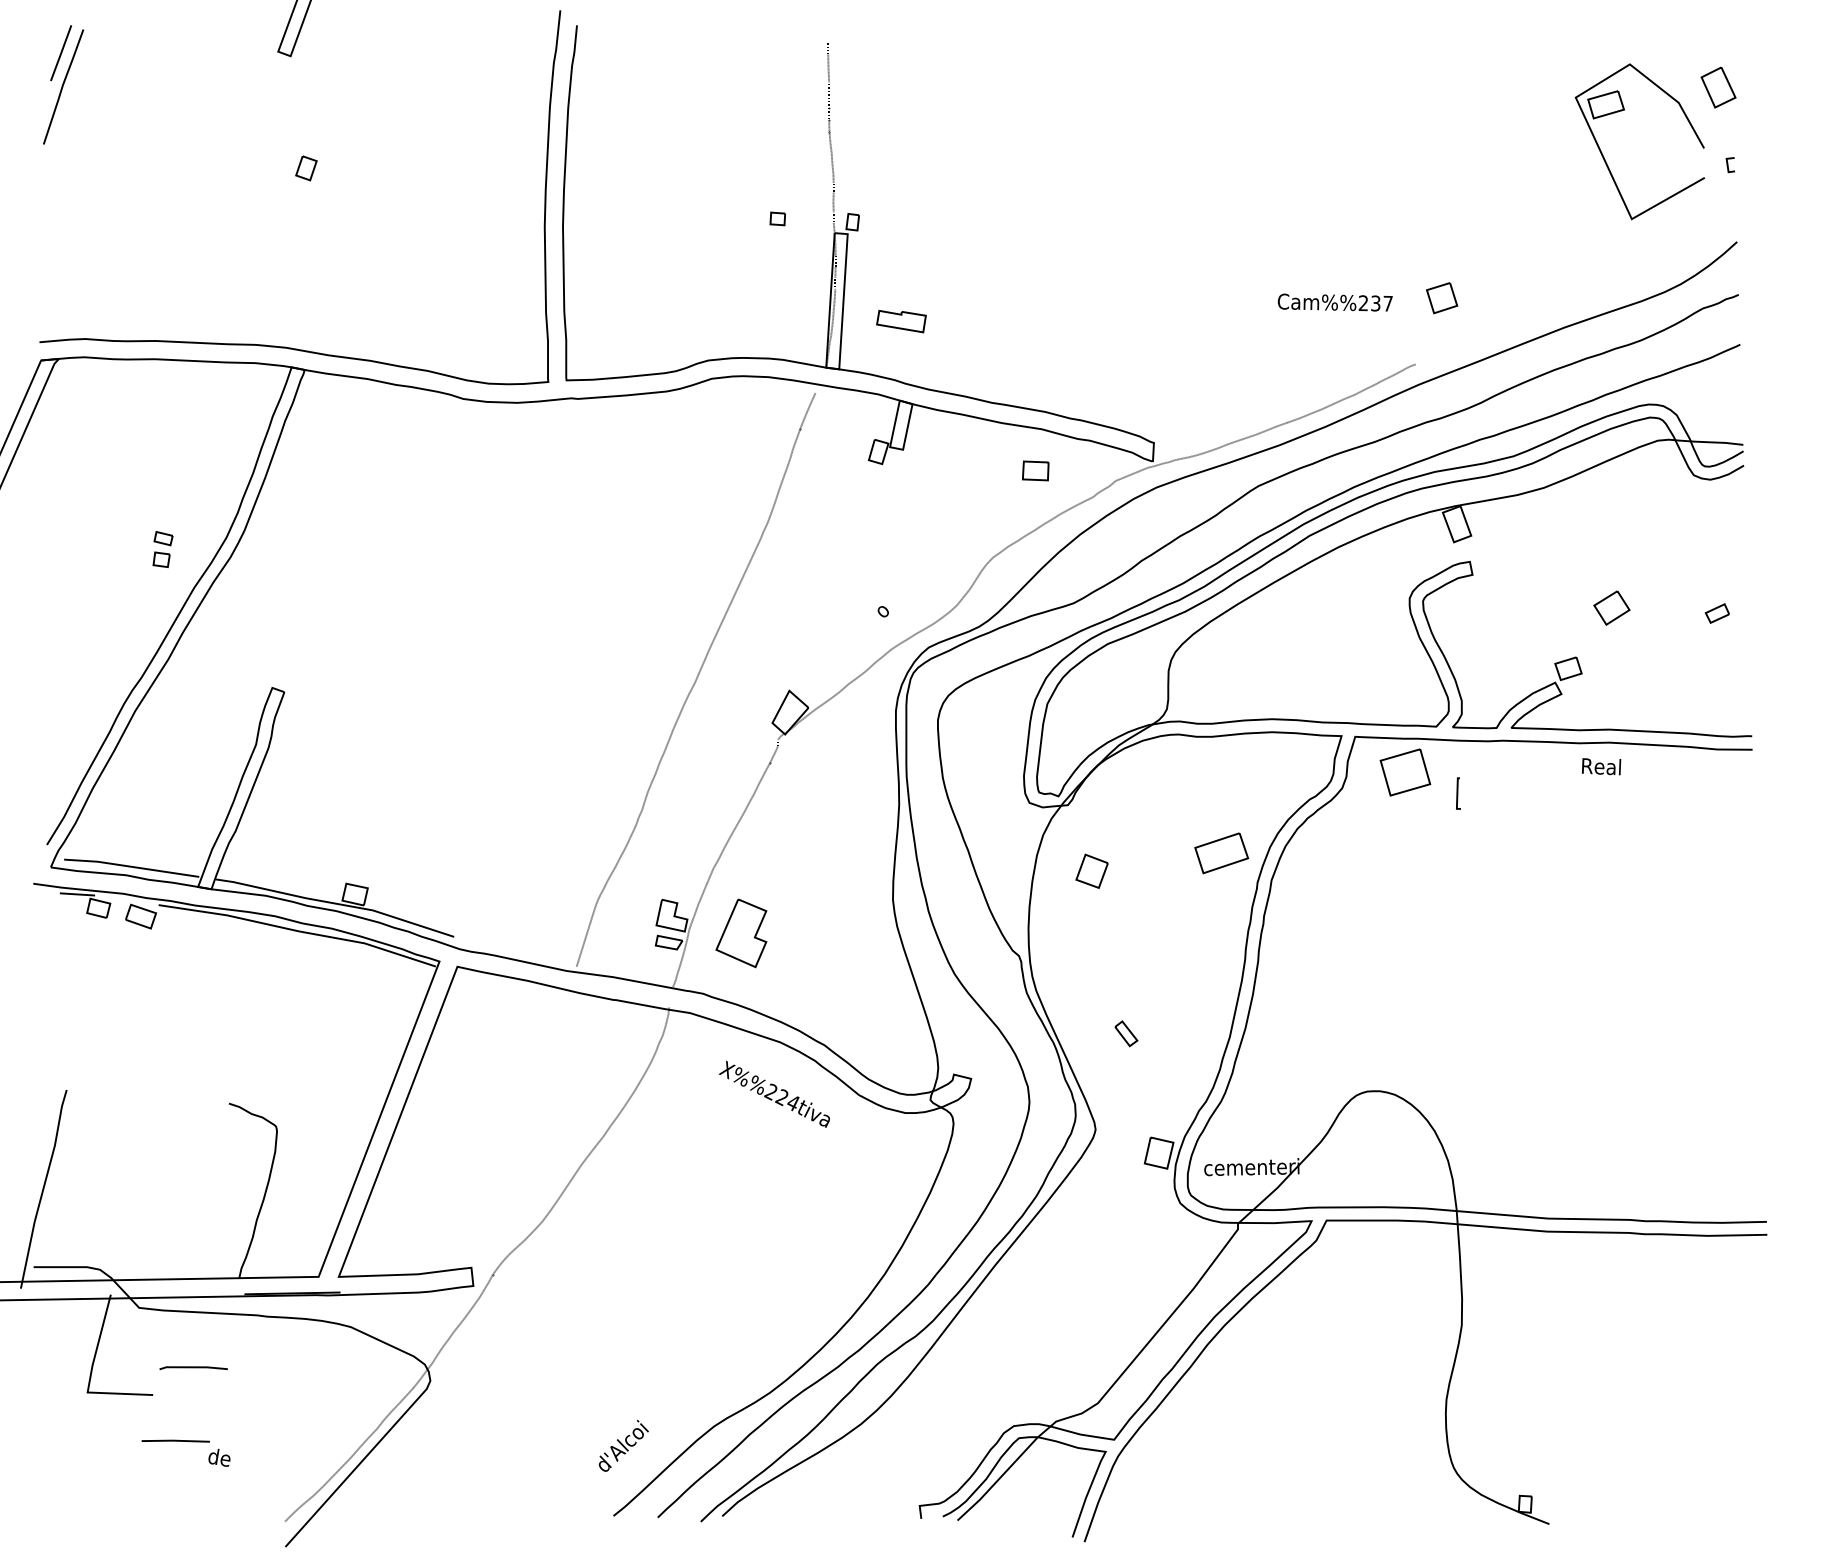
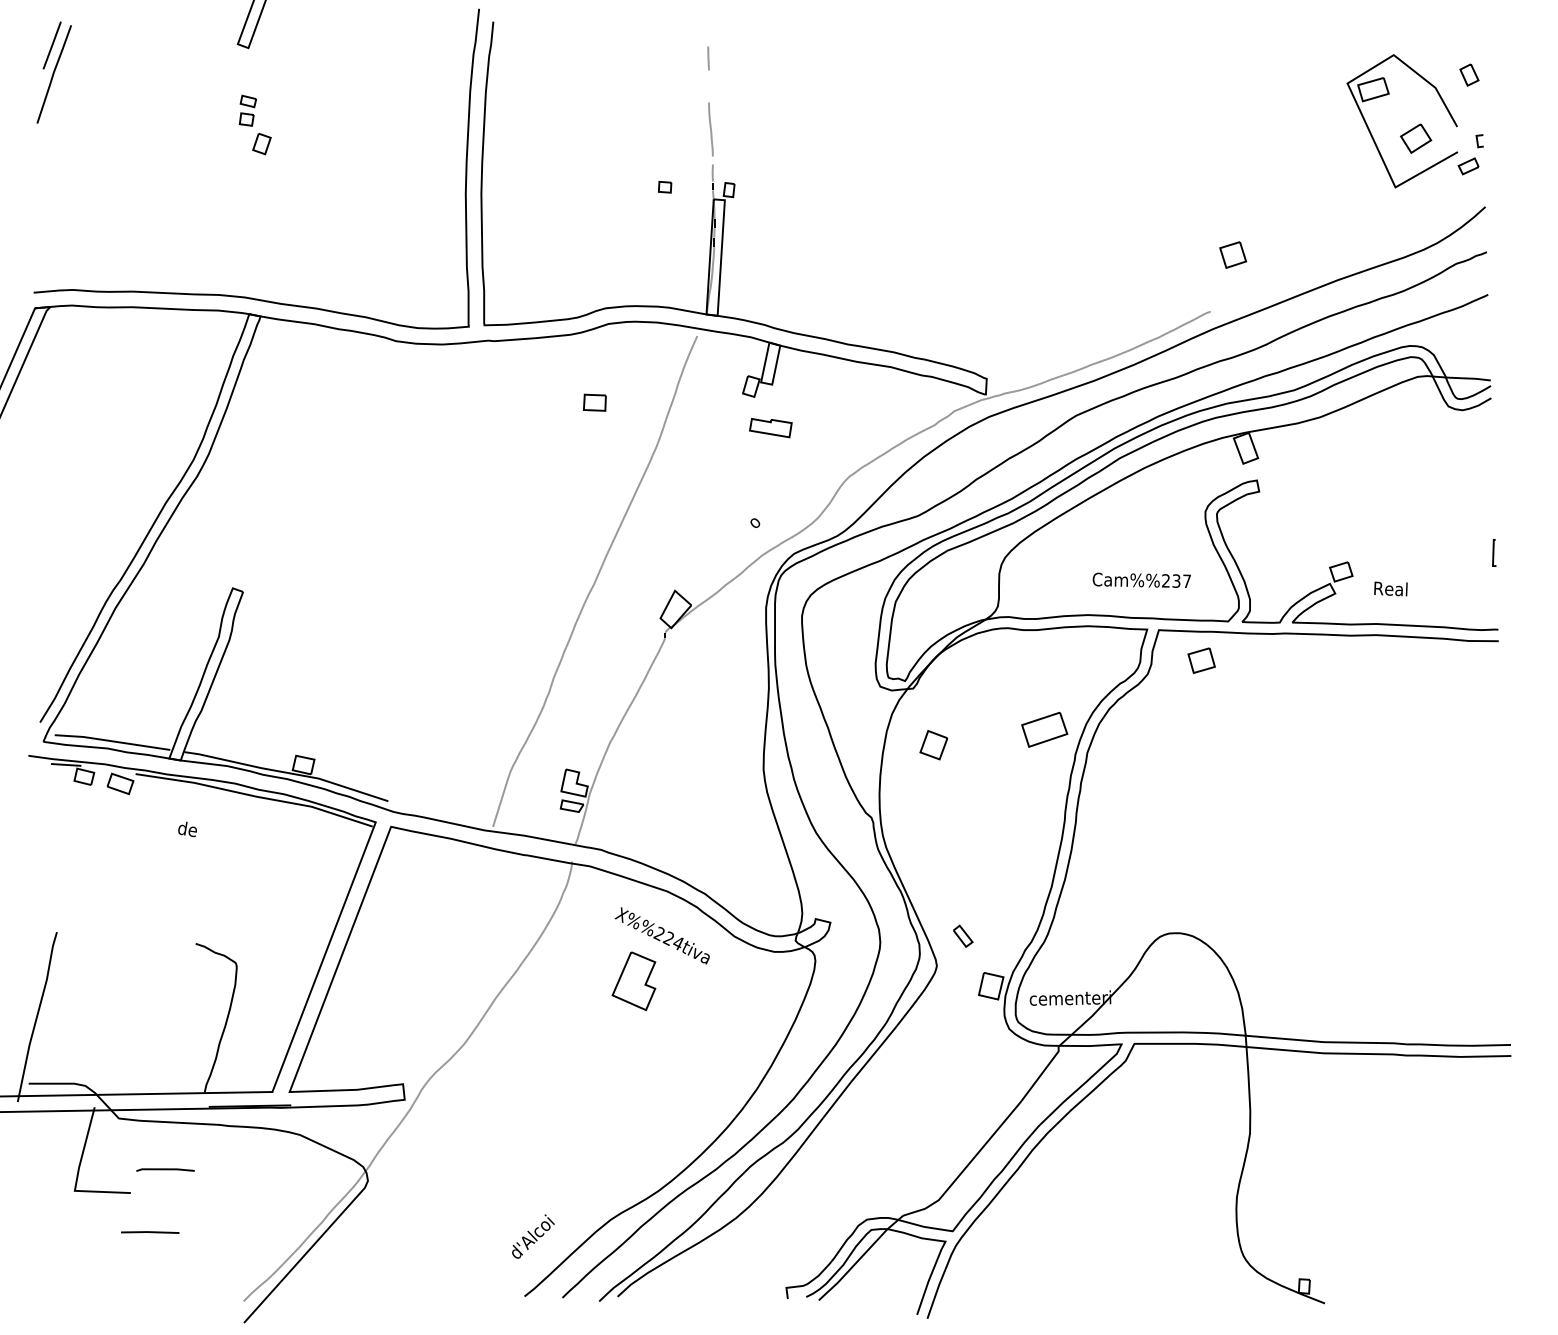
part: (1717, 87) -> (1468, 74), size x0.62
text: (1334, 302) -> (1141, 580), moved
part: (901, 321) -> (770, 428), moved
part: (1035, 470) -> (594, 402), moved
part: (162, 549) -> (247, 110), moved
part: (1611, 607) -> (1415, 138), moved
part: (1716, 613) -> (1467, 166), moved
text: (1601, 766) -> (1390, 588), moved
part: (1404, 772) -> (1201, 660), size x0.62
line: (1458, 793) -> (1494, 552), moved
part: (741, 933) -> (634, 981), moved
part: (1126, 1033) -> (963, 936), moved
text: (219, 1457) -> (187, 829), moved

